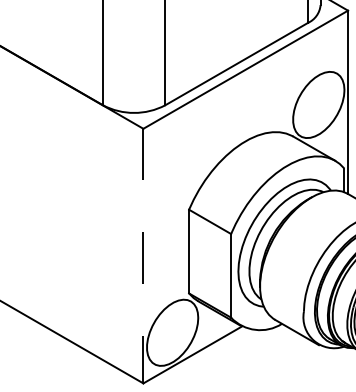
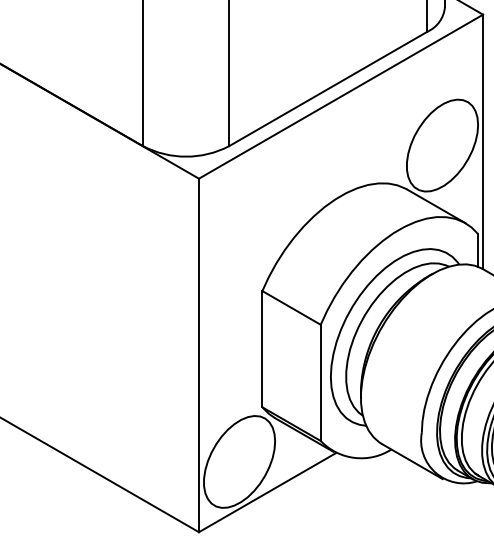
line: (143, 256) -> (199, 355), dashed -> solid

